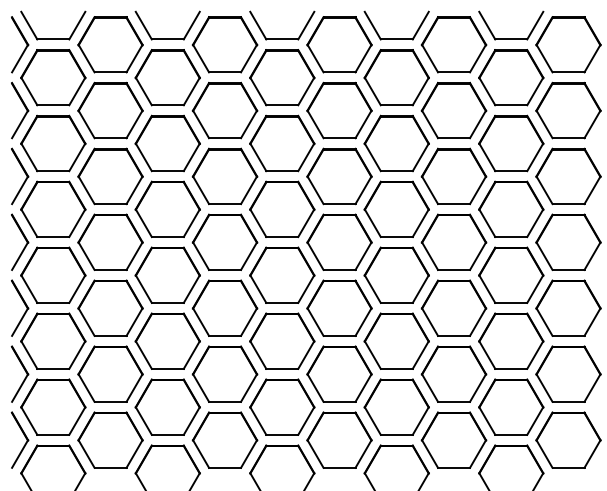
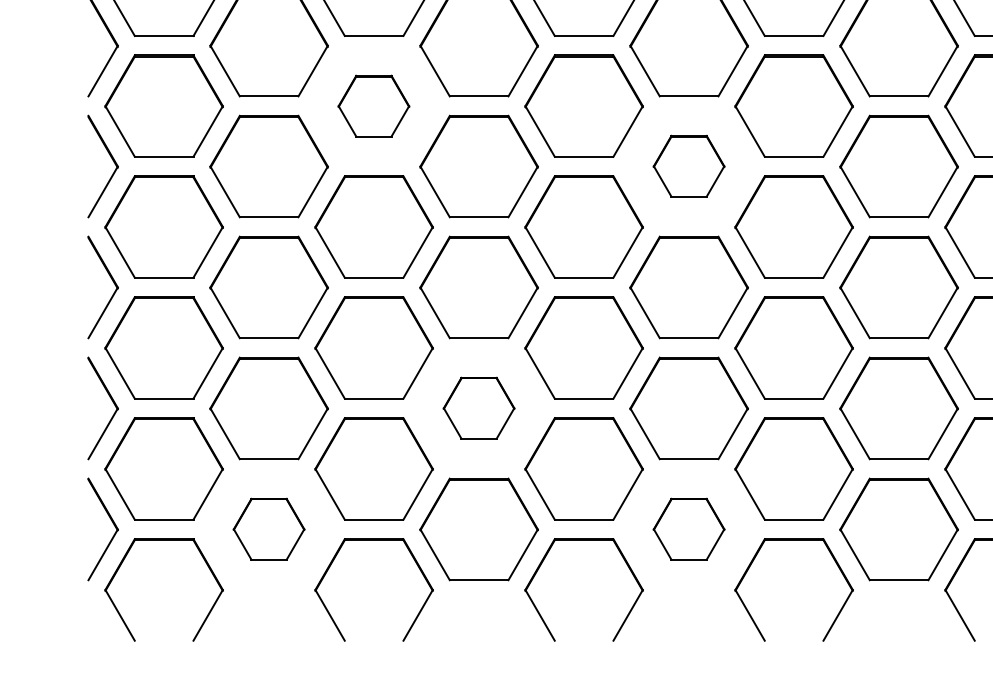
part: (167, 209) -> (373, 106), size x0.6
part: (339, 241) -> (689, 165), size x0.6
part: (224, 373) -> (478, 407), size x0.6
part: (110, 439) -> (269, 528), size x0.6
part: (339, 439) -> (689, 528), size x0.6

